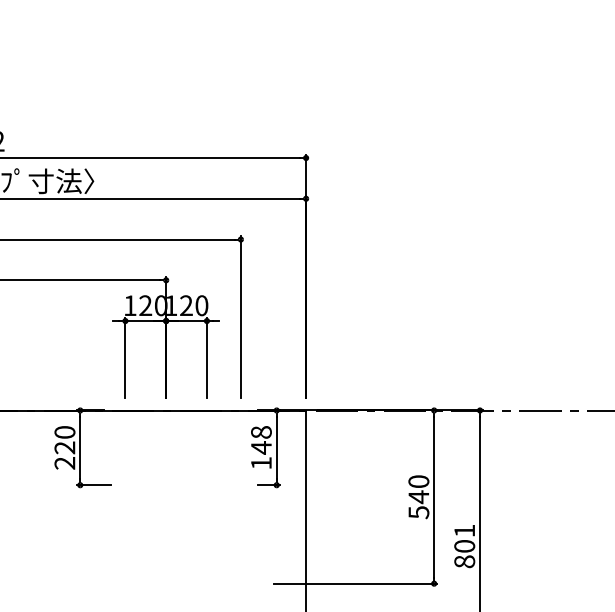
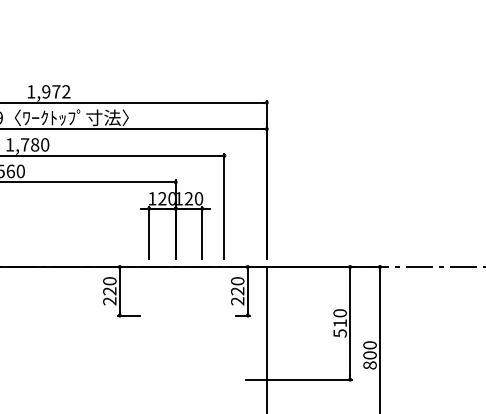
text: (261, 448) -> (237, 291), 148 -> 220
text: (417, 495) -> (339, 322), 540 -> 510
text: (463, 531) -> (369, 345), 801 -> 800

